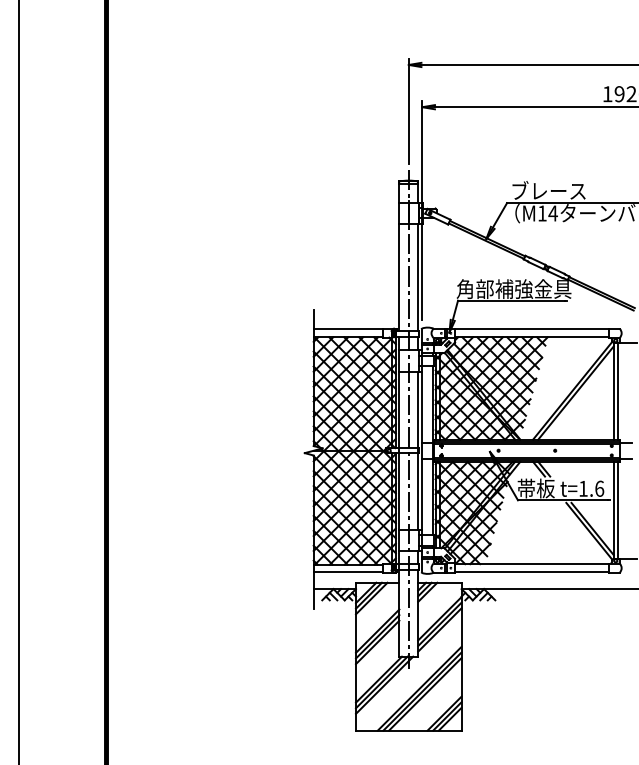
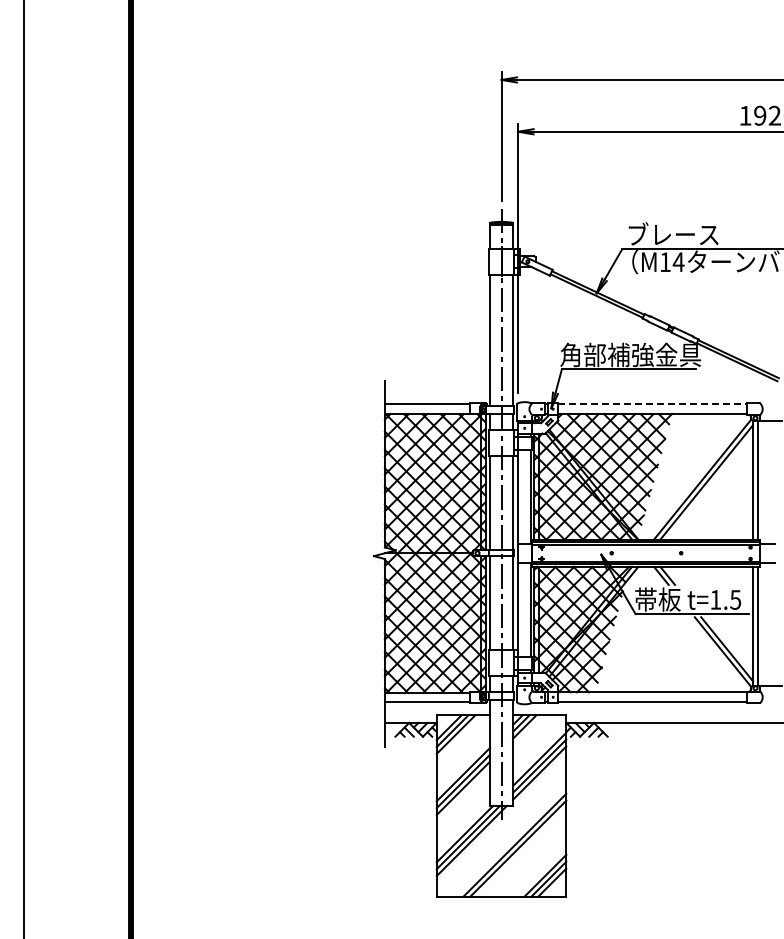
line: (532, 329) -> (653, 404), solid -> dashed
text: (599, 488) -> (735, 599), t=1.6 -> t=1.5
line: (425, 693) -> (521, 851), removed

